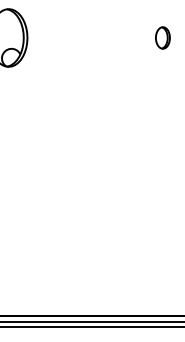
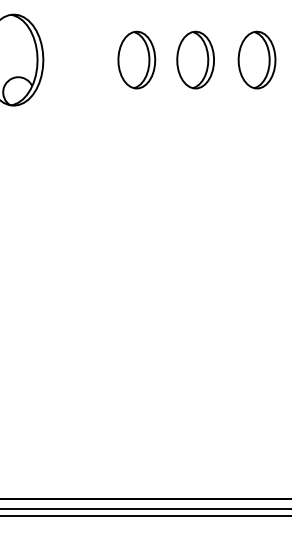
part: (86, 37) -> (136, 59), added
part: (123, 37) -> (194, 59), added
part: (162, 37) -> (256, 59), size x1.67

